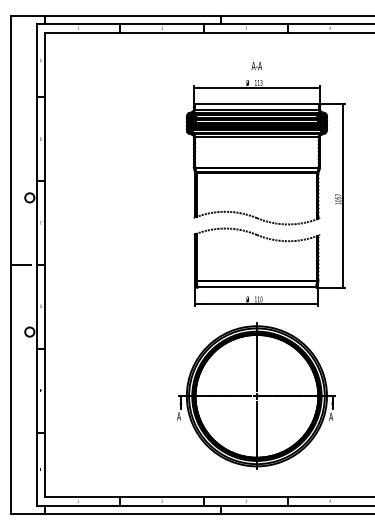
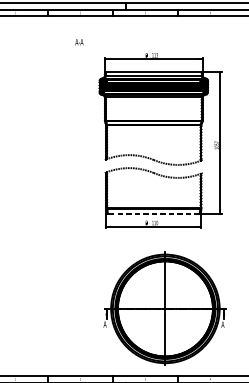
text: (256, 66) -> (79, 42), moved
line: (256, 287) -> (153, 213), solid -> dashed
part: (256, 395) -> (165, 308), moved

